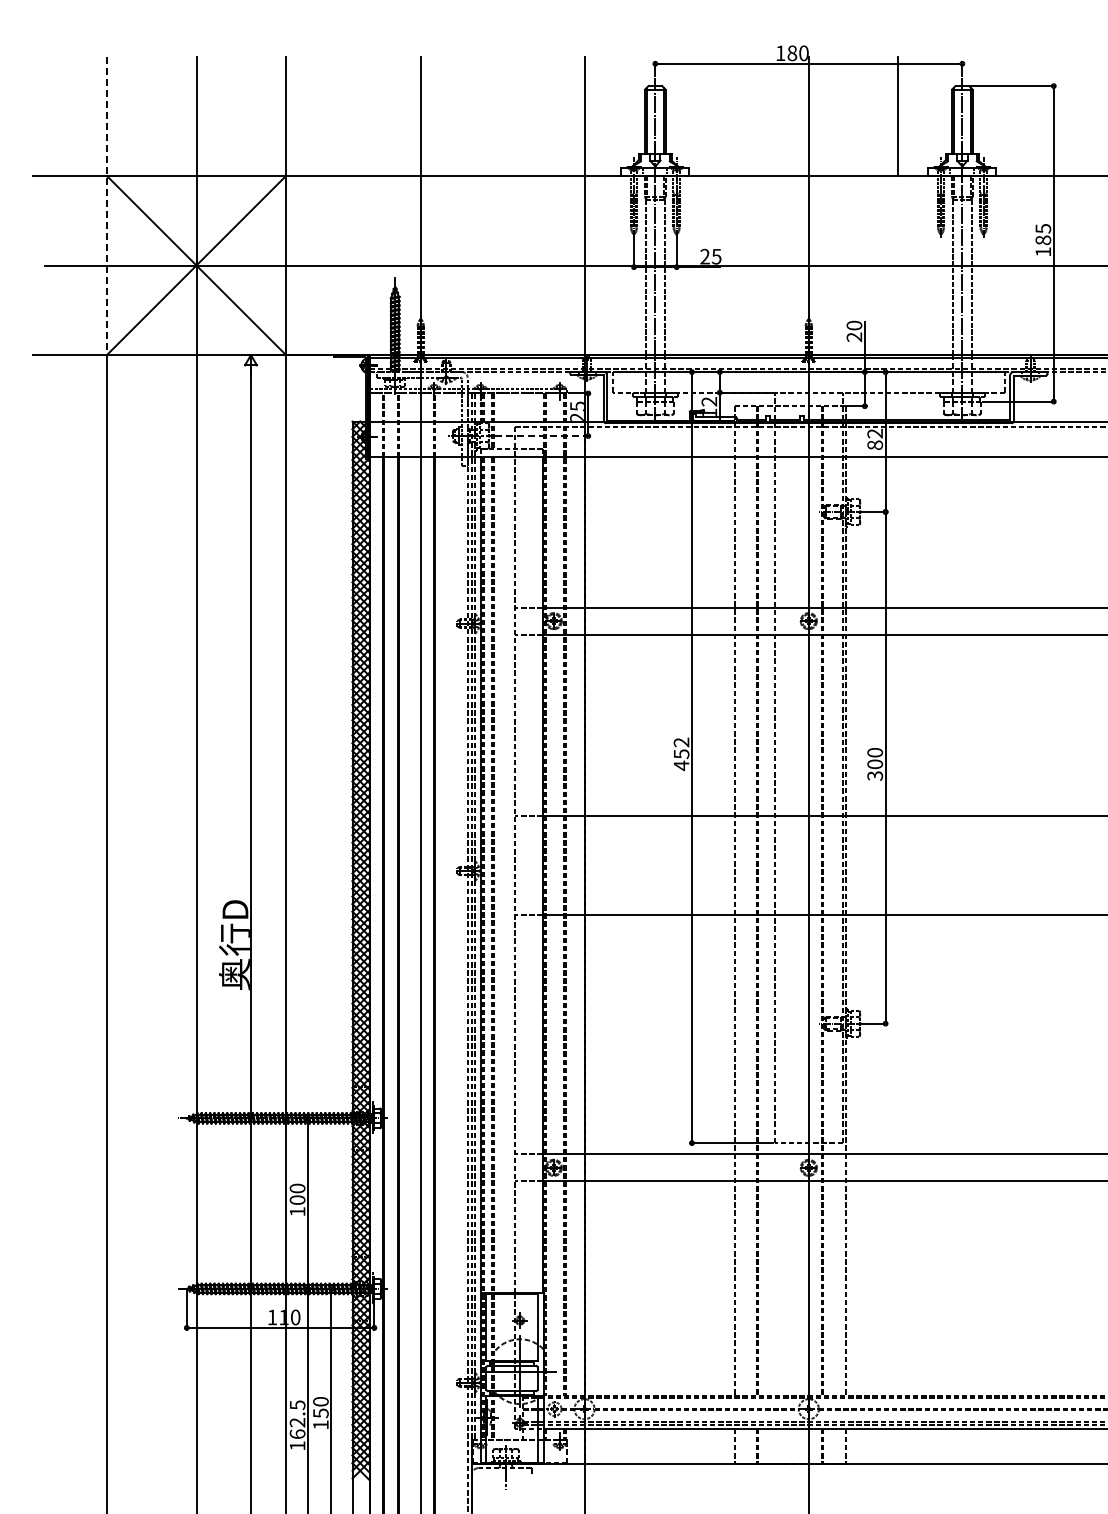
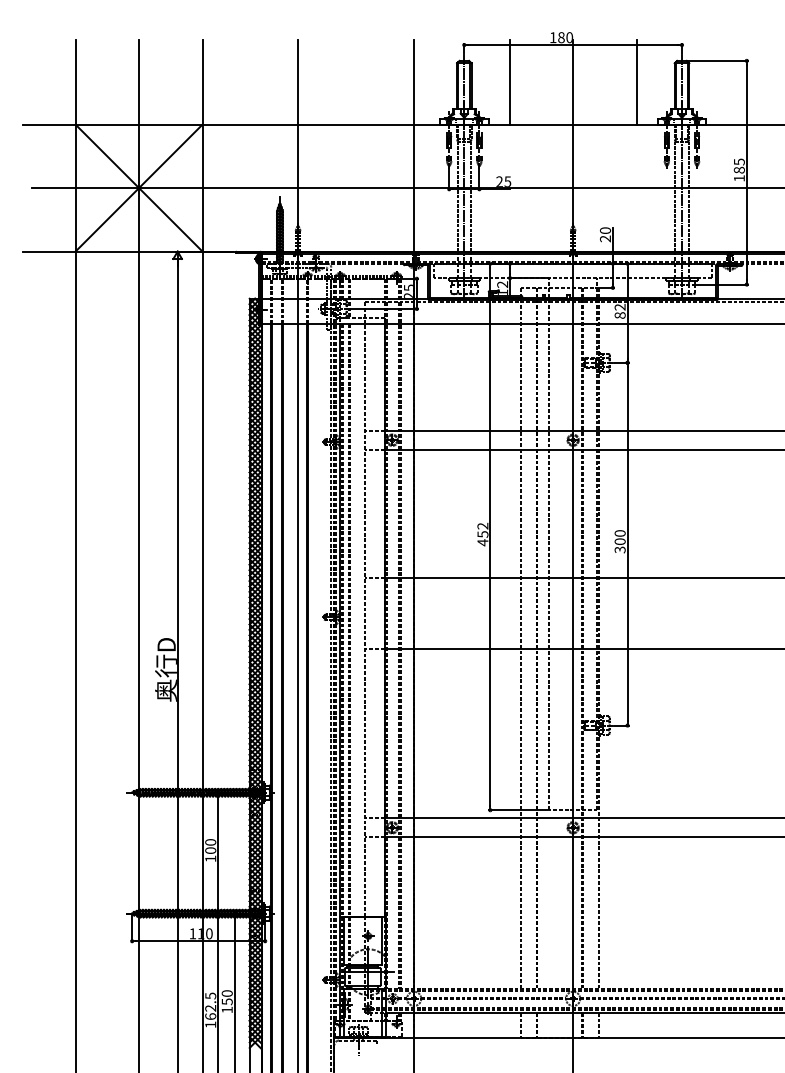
line: (719, 115) -> (509, 81), added
line: (106, 206) -> (75, 146), dashed -> solid
line: (543, 436) -> (385, 309), dashed -> solid

